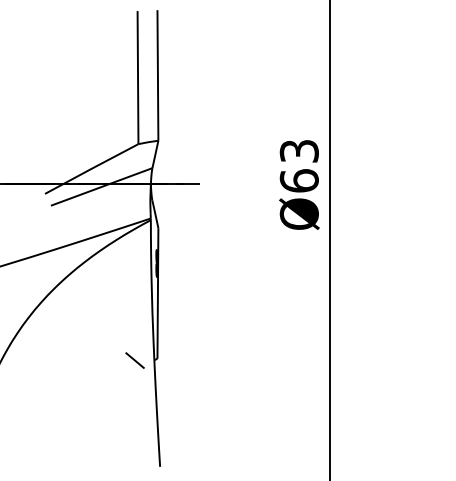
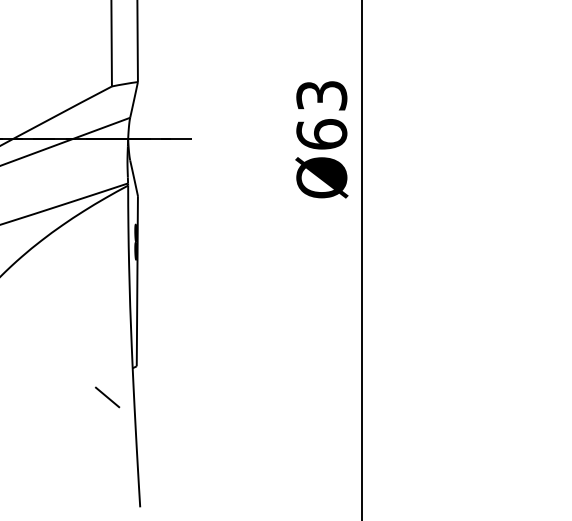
line: (134, 360) -> (106, 397), moved

